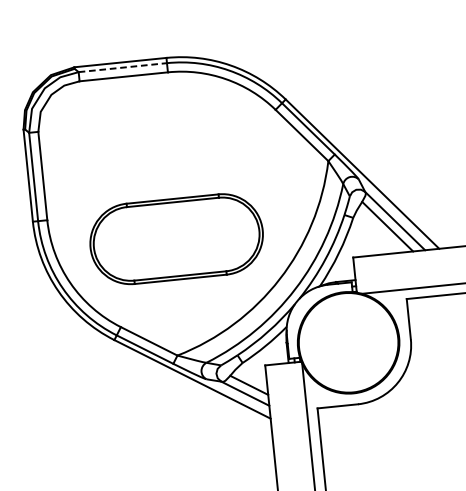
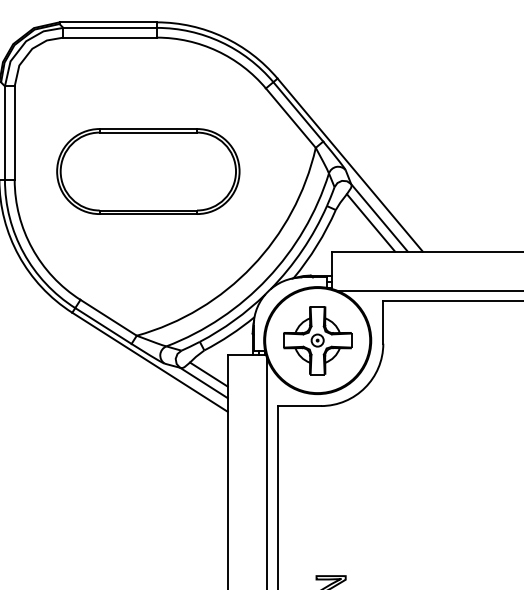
line: (123, 67) -> (110, 27), dashed -> solid
part: (176, 239) -> (148, 171), moved
part: (348, 342) -> (317, 340), added

